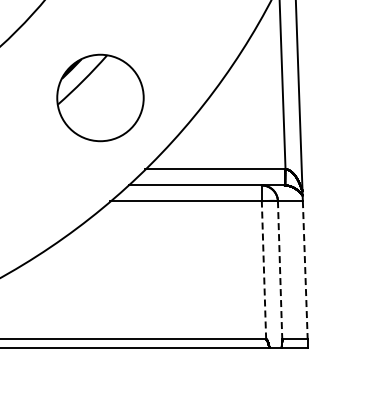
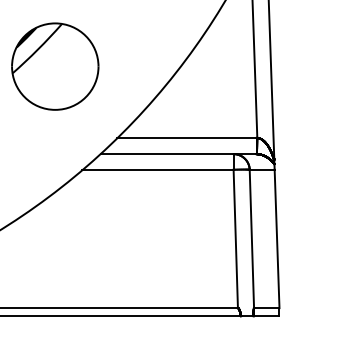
part: (100, 97) -> (55, 66), moved
line: (263, 269) -> (235, 238), dashed -> solid
line: (280, 270) -> (252, 239), dashed -> solid
line: (305, 270) -> (277, 239), dashed -> solid

